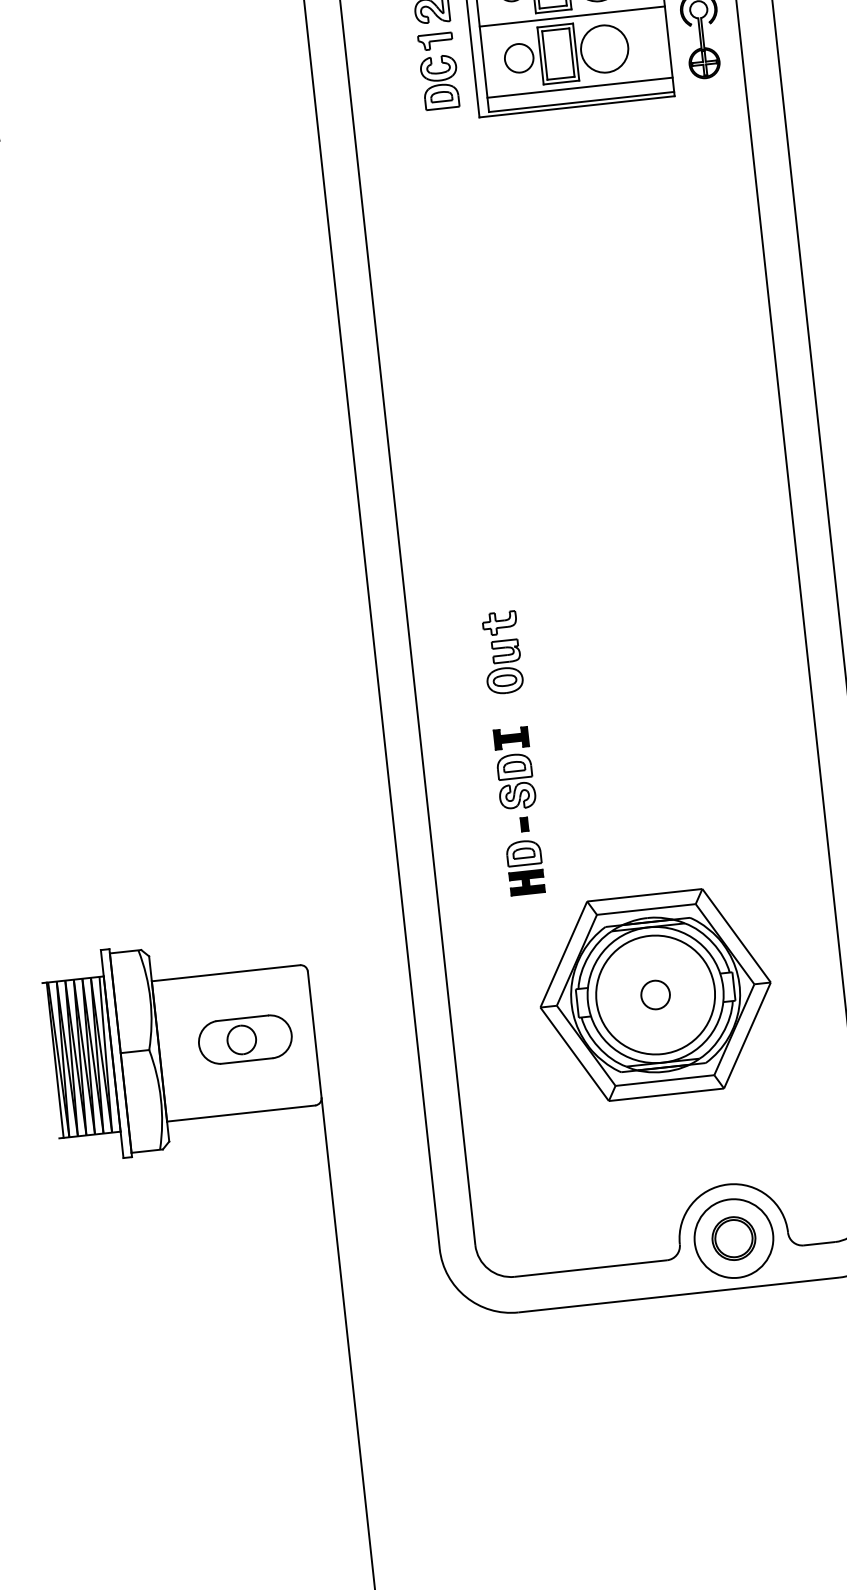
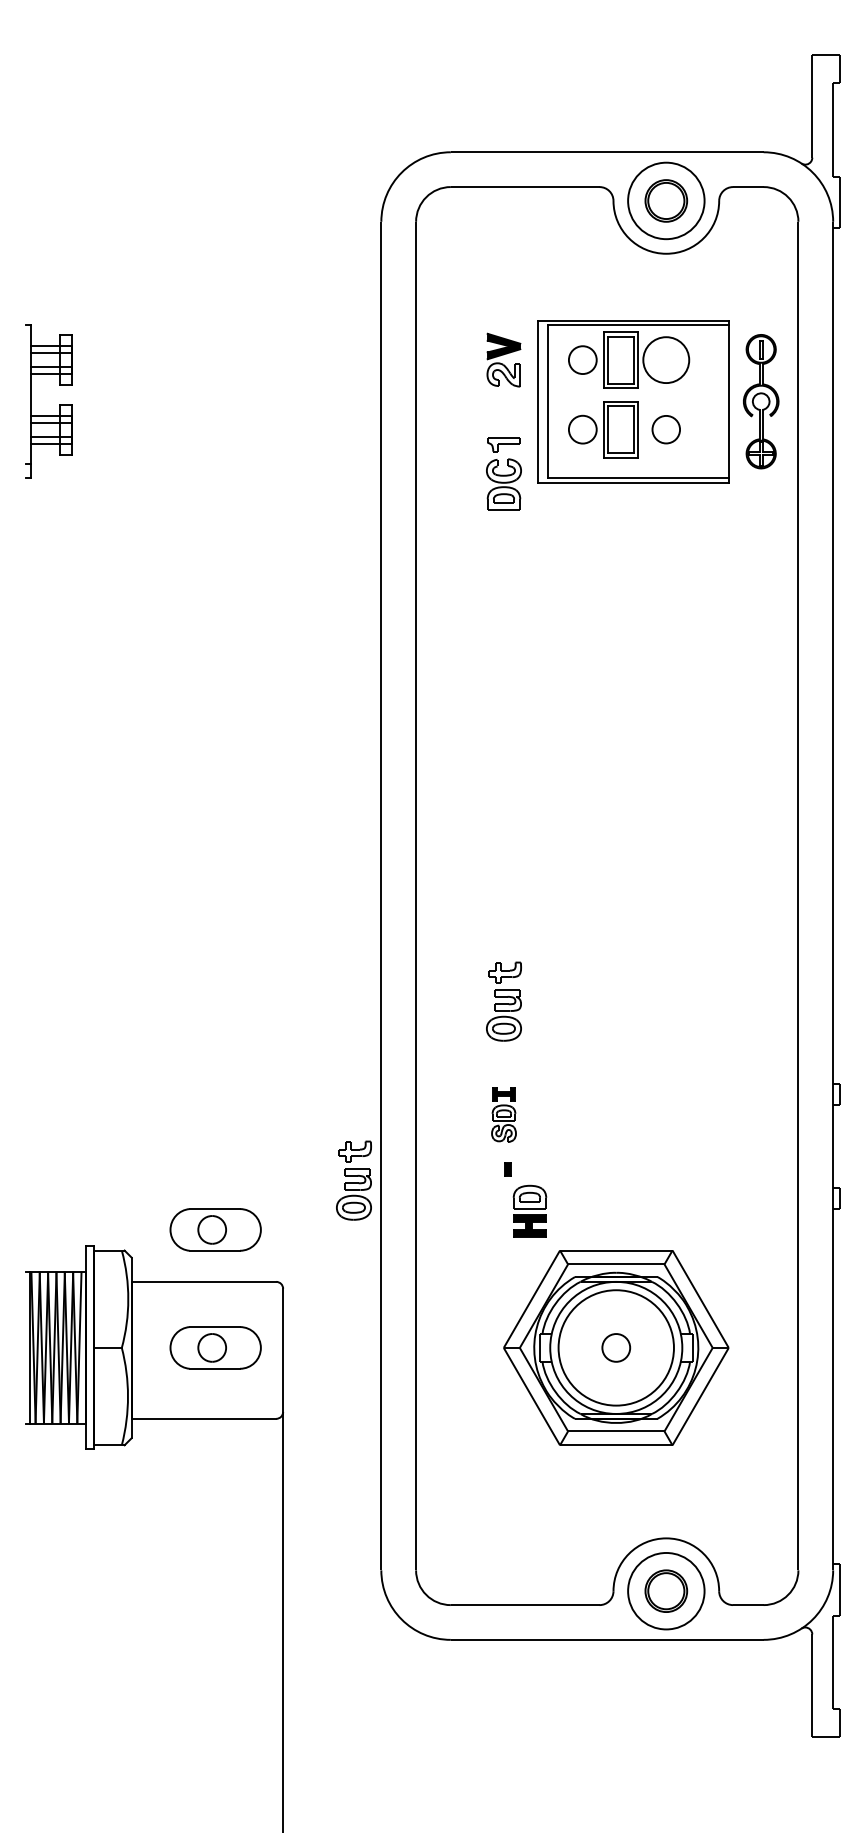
line: (572, 16) -> (638, 394), removed
circle: (604, 48) -> (666, 429), size x0.6
part: (438, 71) -> (503, 473), moved
line: (580, 87) -> (638, 464), removed
part: (514, 768) -> (503, 1114), size x0.7
part: (367, 852) -> (353, 1180), added
part: (524, 866) -> (529, 1210), moved
part: (231, 918) -> (215, 1229), added

